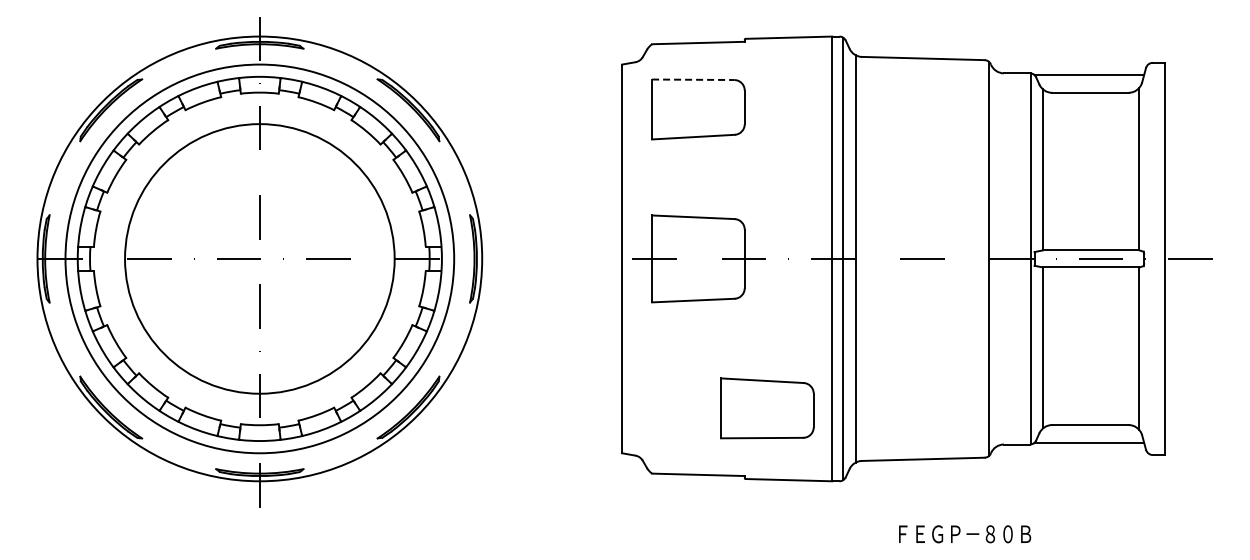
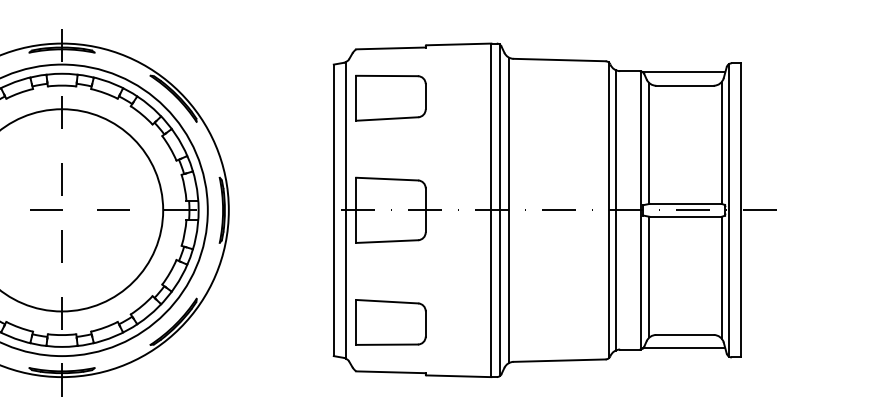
line: (693, 79) -> (387, 75), dashed -> solid
line: (638, 258) -> (346, 210), added
line: (997, 258) -> (615, 210), added
line: (1149, 258) -> (729, 210), added
part: (767, 408) -> (391, 322), moved

